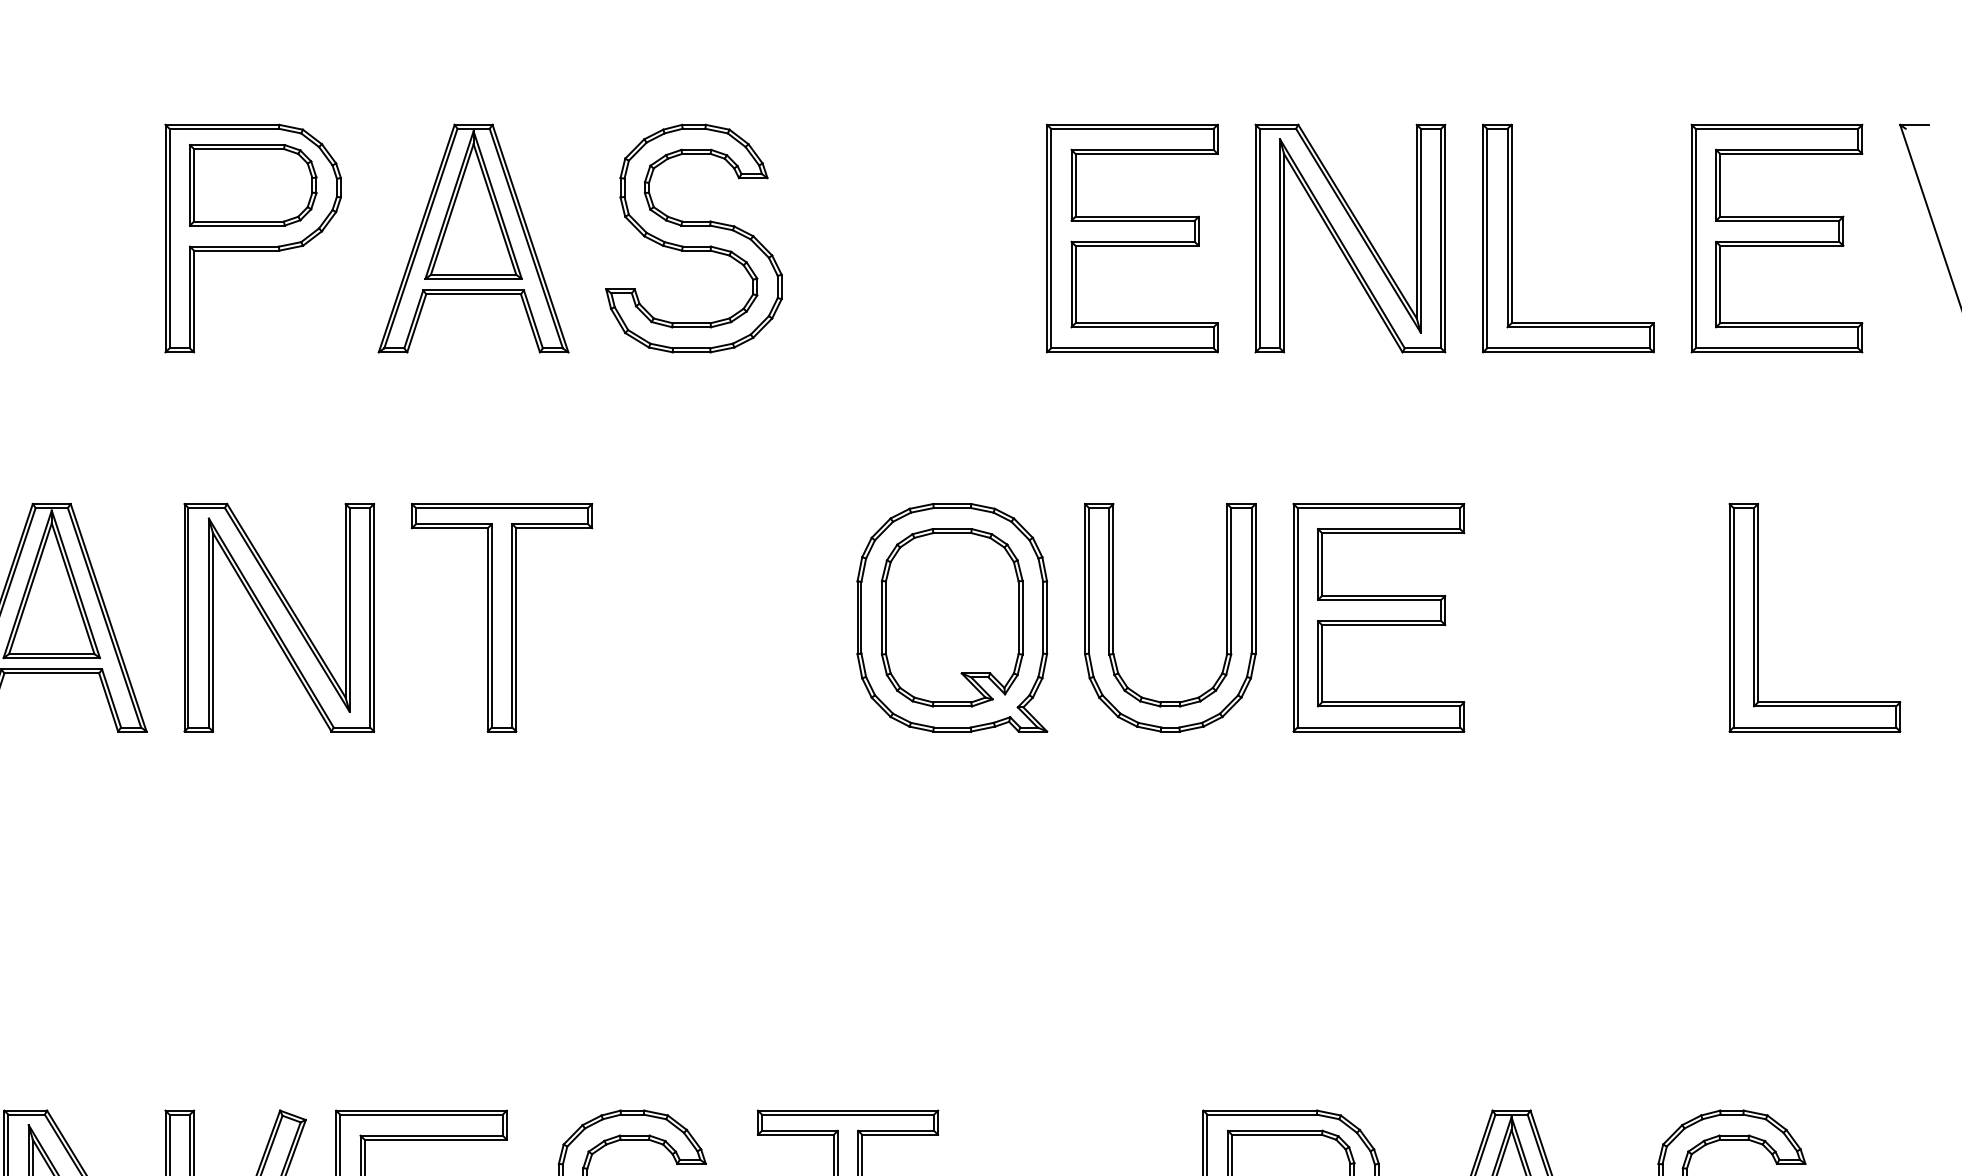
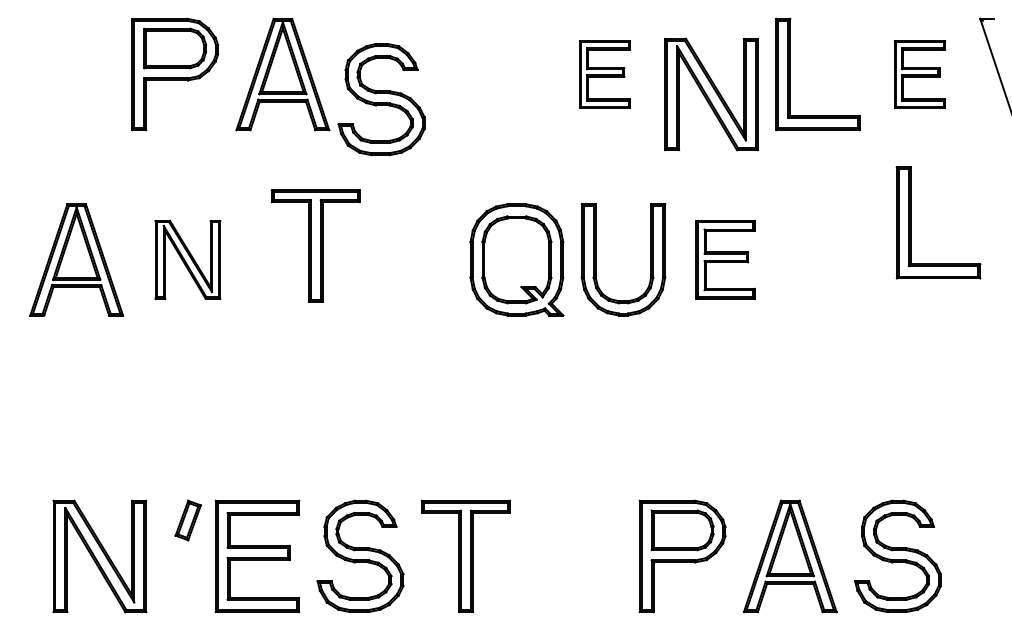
part: (693, 238) -> (381, 99), moved
part: (1131, 238) -> (604, 74), size x0.6
part: (1350, 238) -> (711, 94), moved
part: (1775, 238) -> (919, 74), size x0.6
part: (278, 616) -> (187, 259), size x0.7
part: (501, 616) -> (315, 245), moved
part: (1379, 616) -> (725, 259), size x0.7
part: (1759, 616) -> (911, 222), moved

